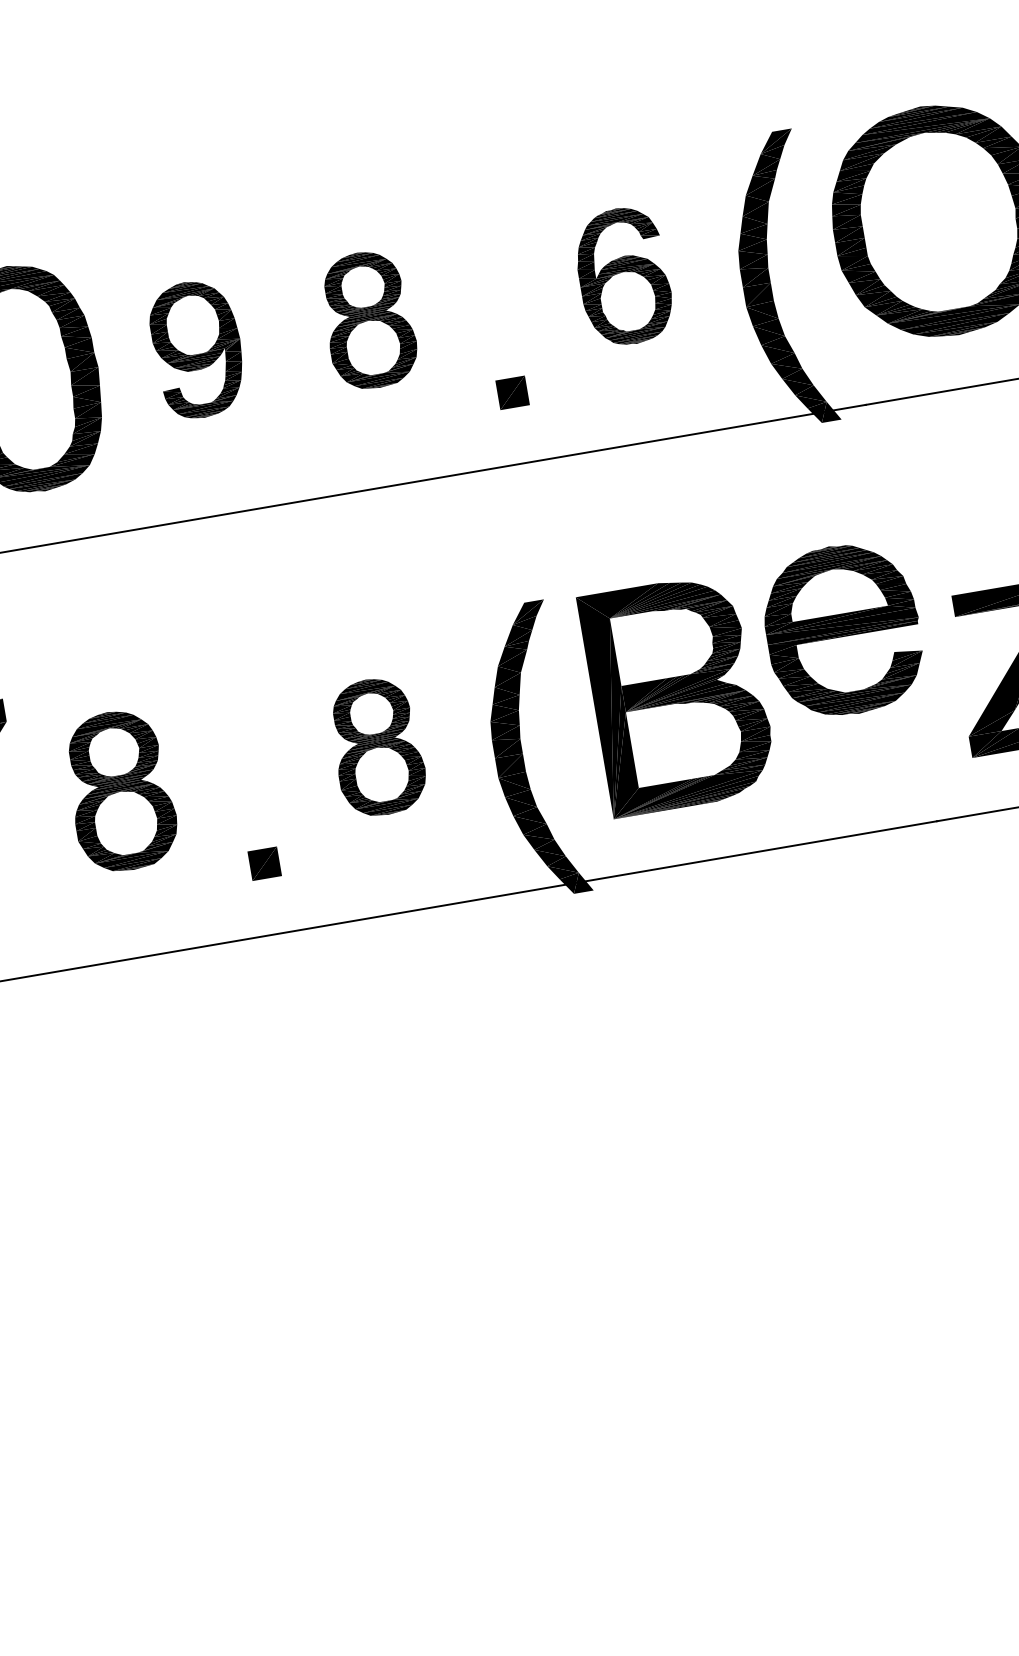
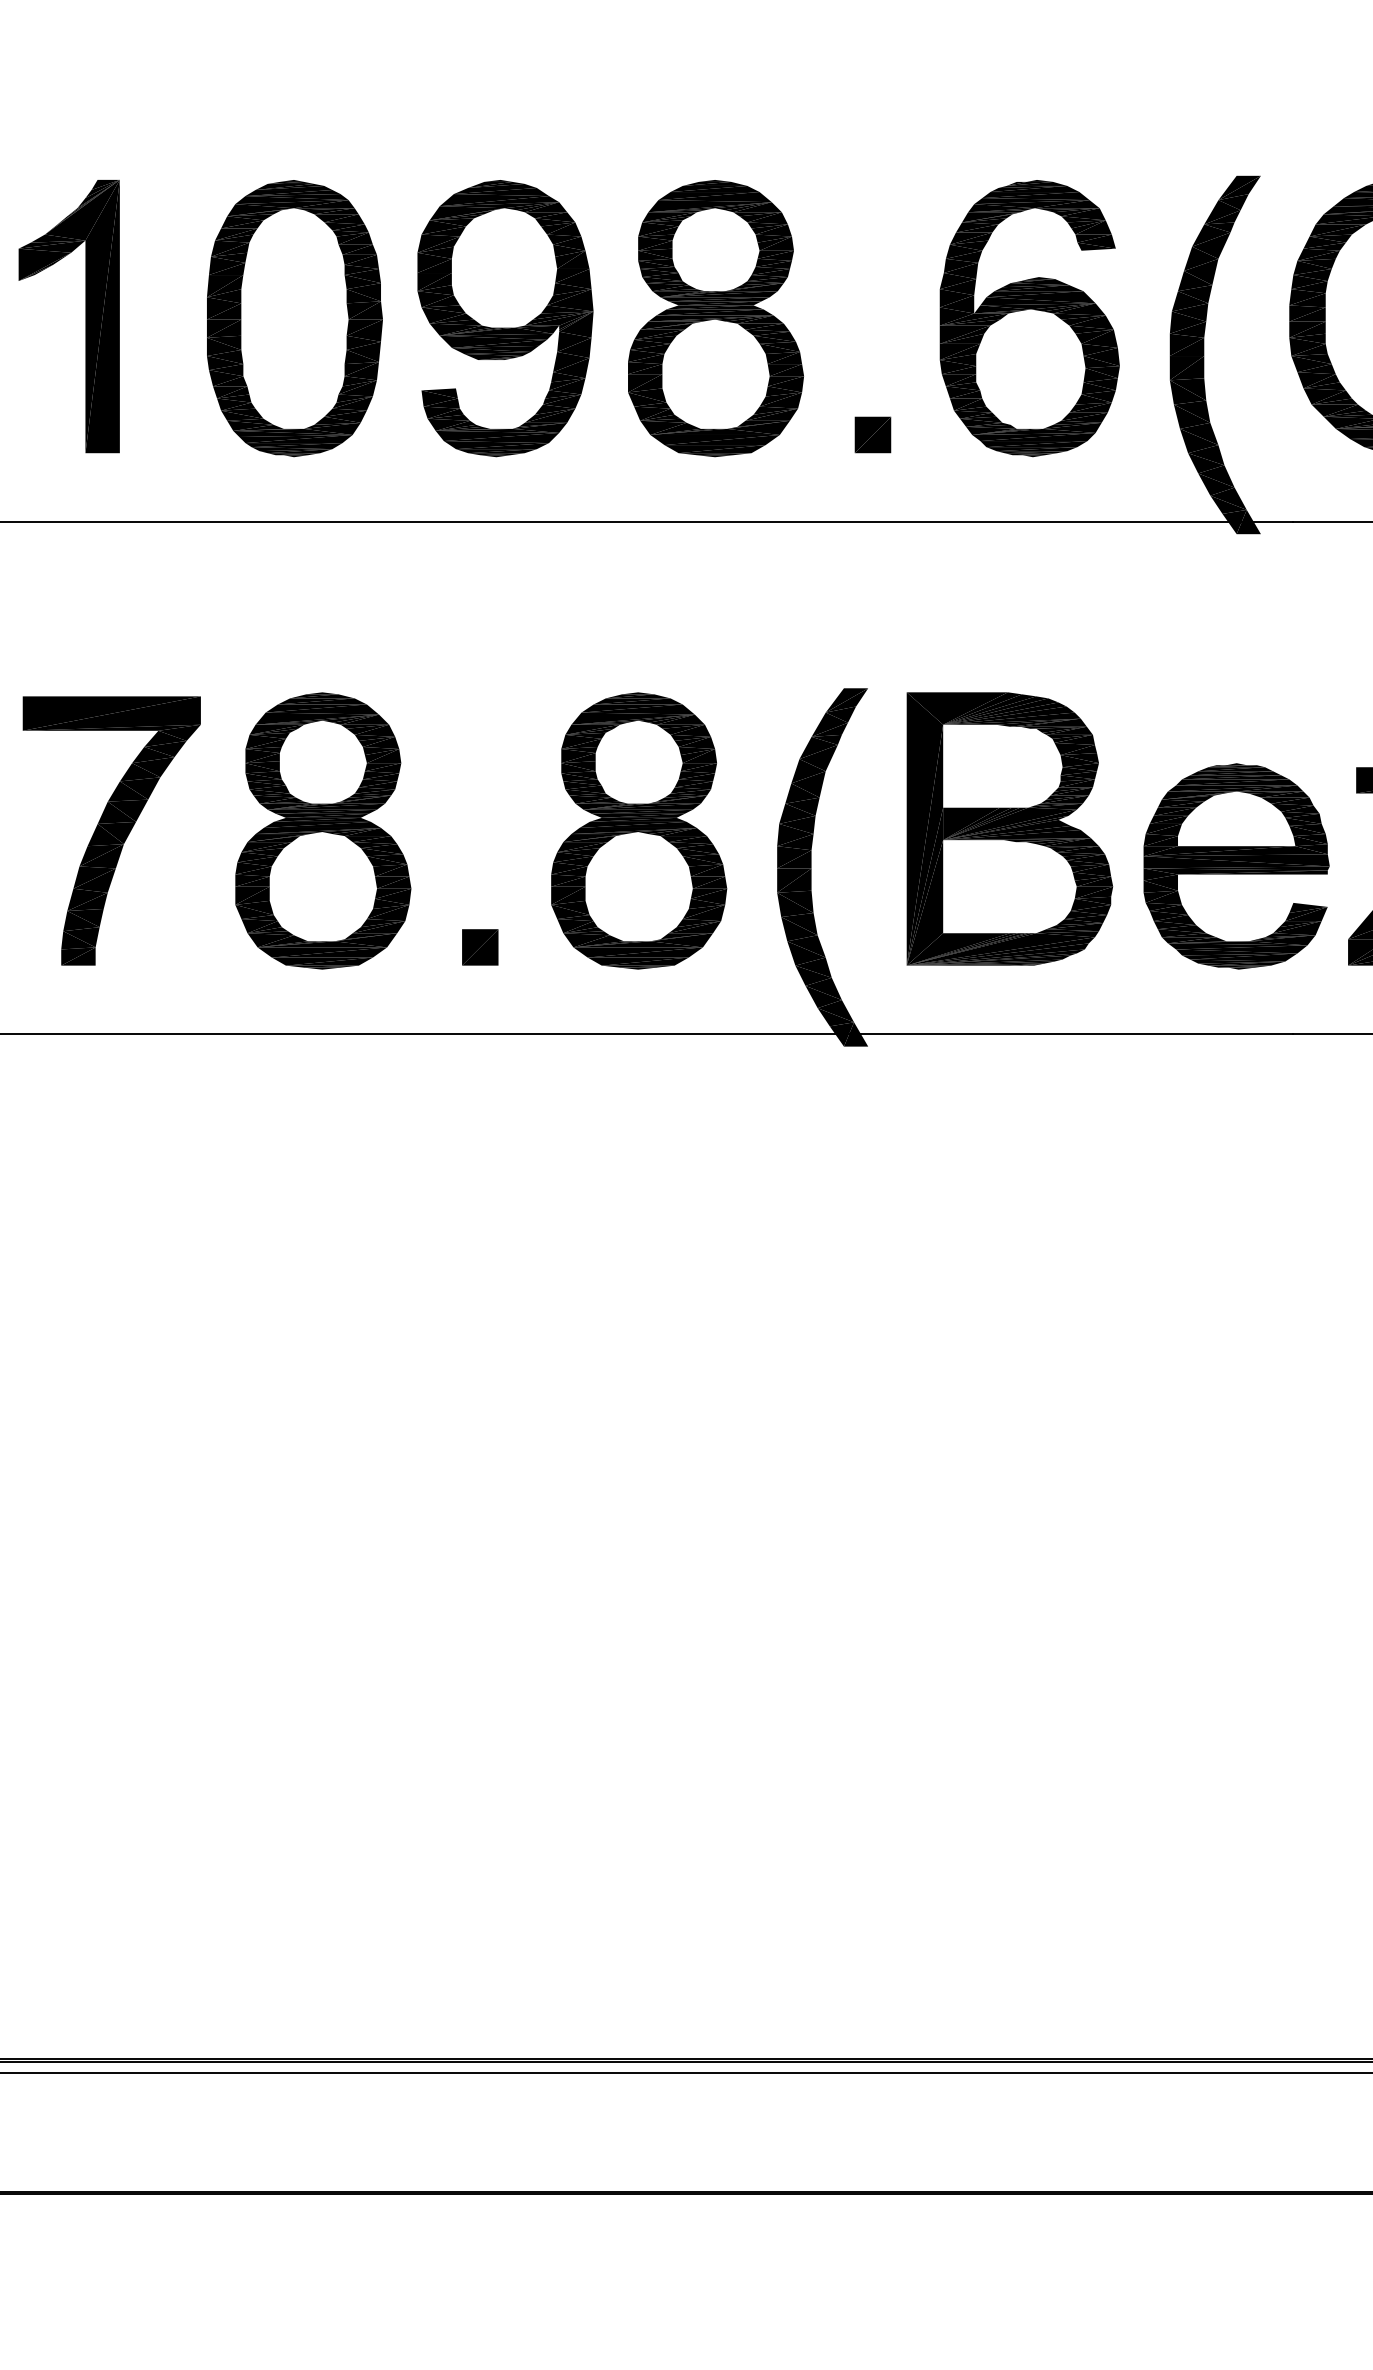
part: (623, 276) -> (1029, 318), size x1.67
part: (369, 319) -> (716, 318), size x1.67
part: (197, 349) -> (505, 318), size x1.67
part: (843, 630) -> (1236, 866), moved
part: (377, 746) -> (639, 830), size x1.67
part: (121, 790) -> (323, 830), size x1.43

